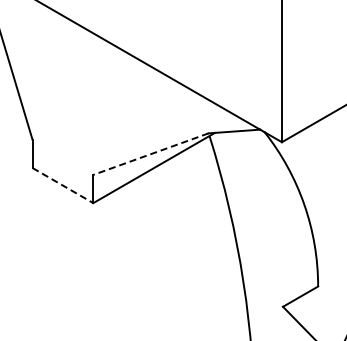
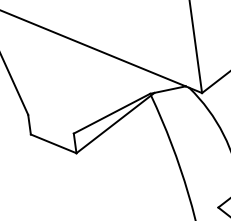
line: (150, 154) -> (111, 113), dashed -> solid
line: (63, 185) -> (54, 143), dashed -> solid

